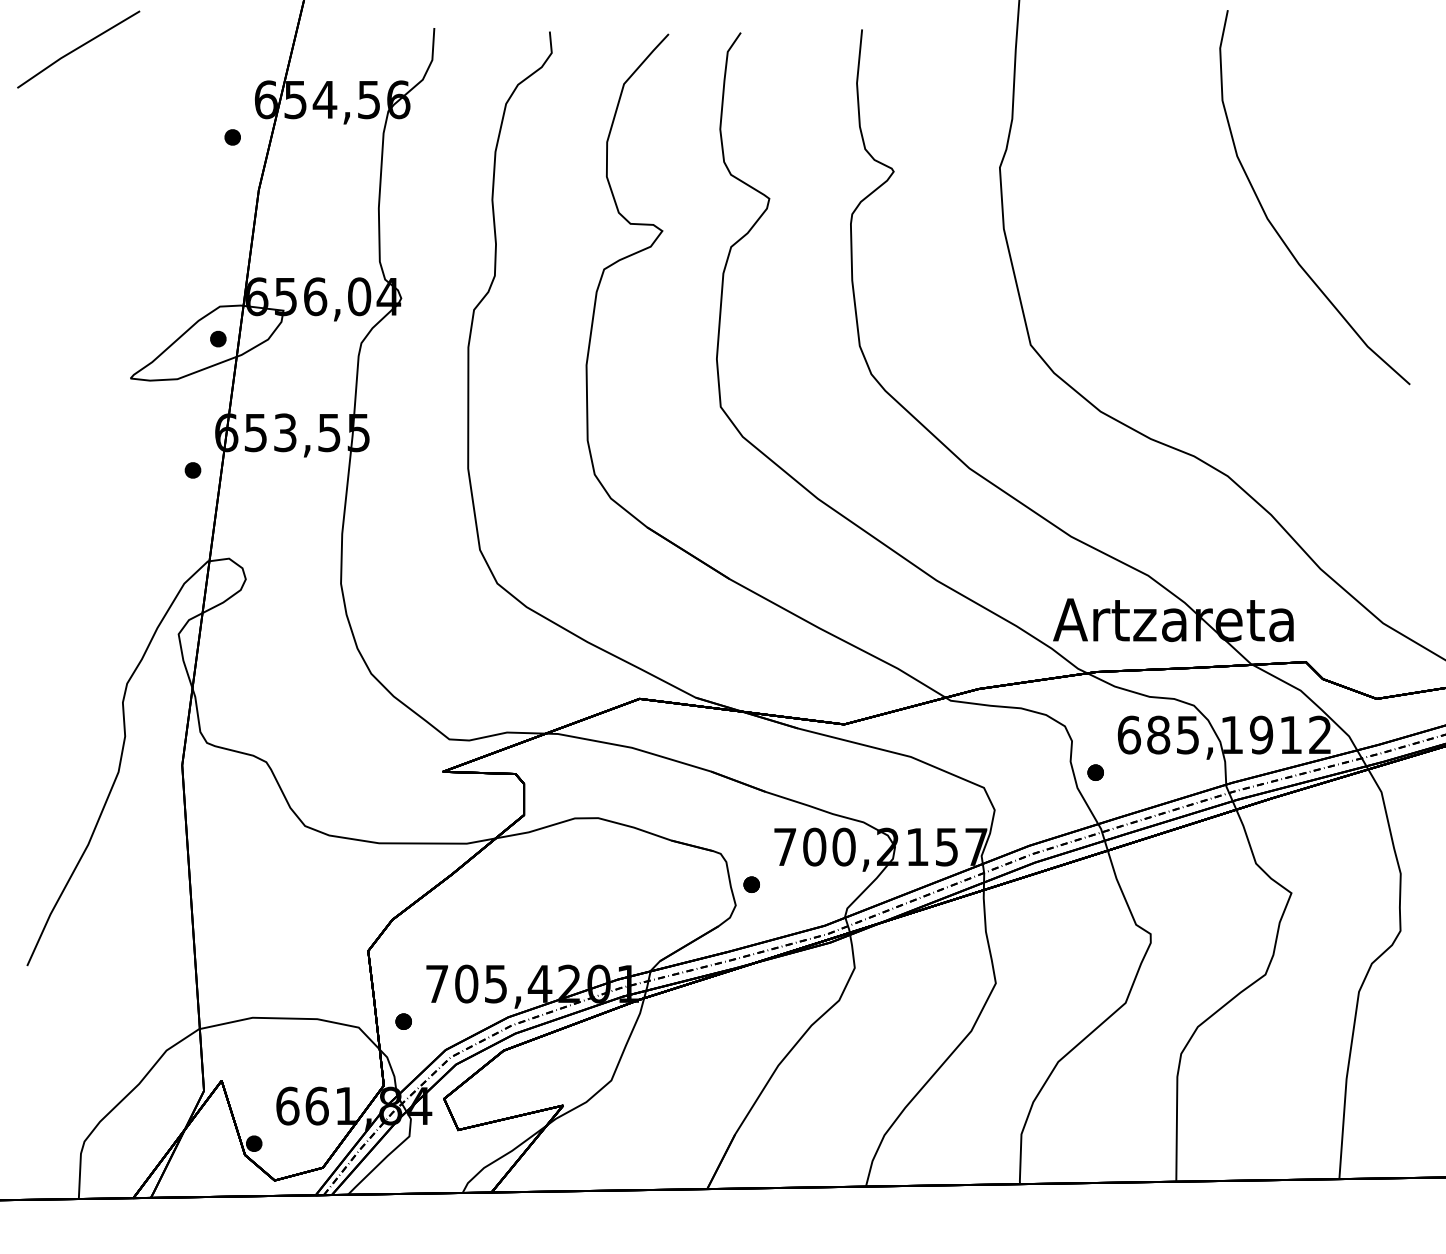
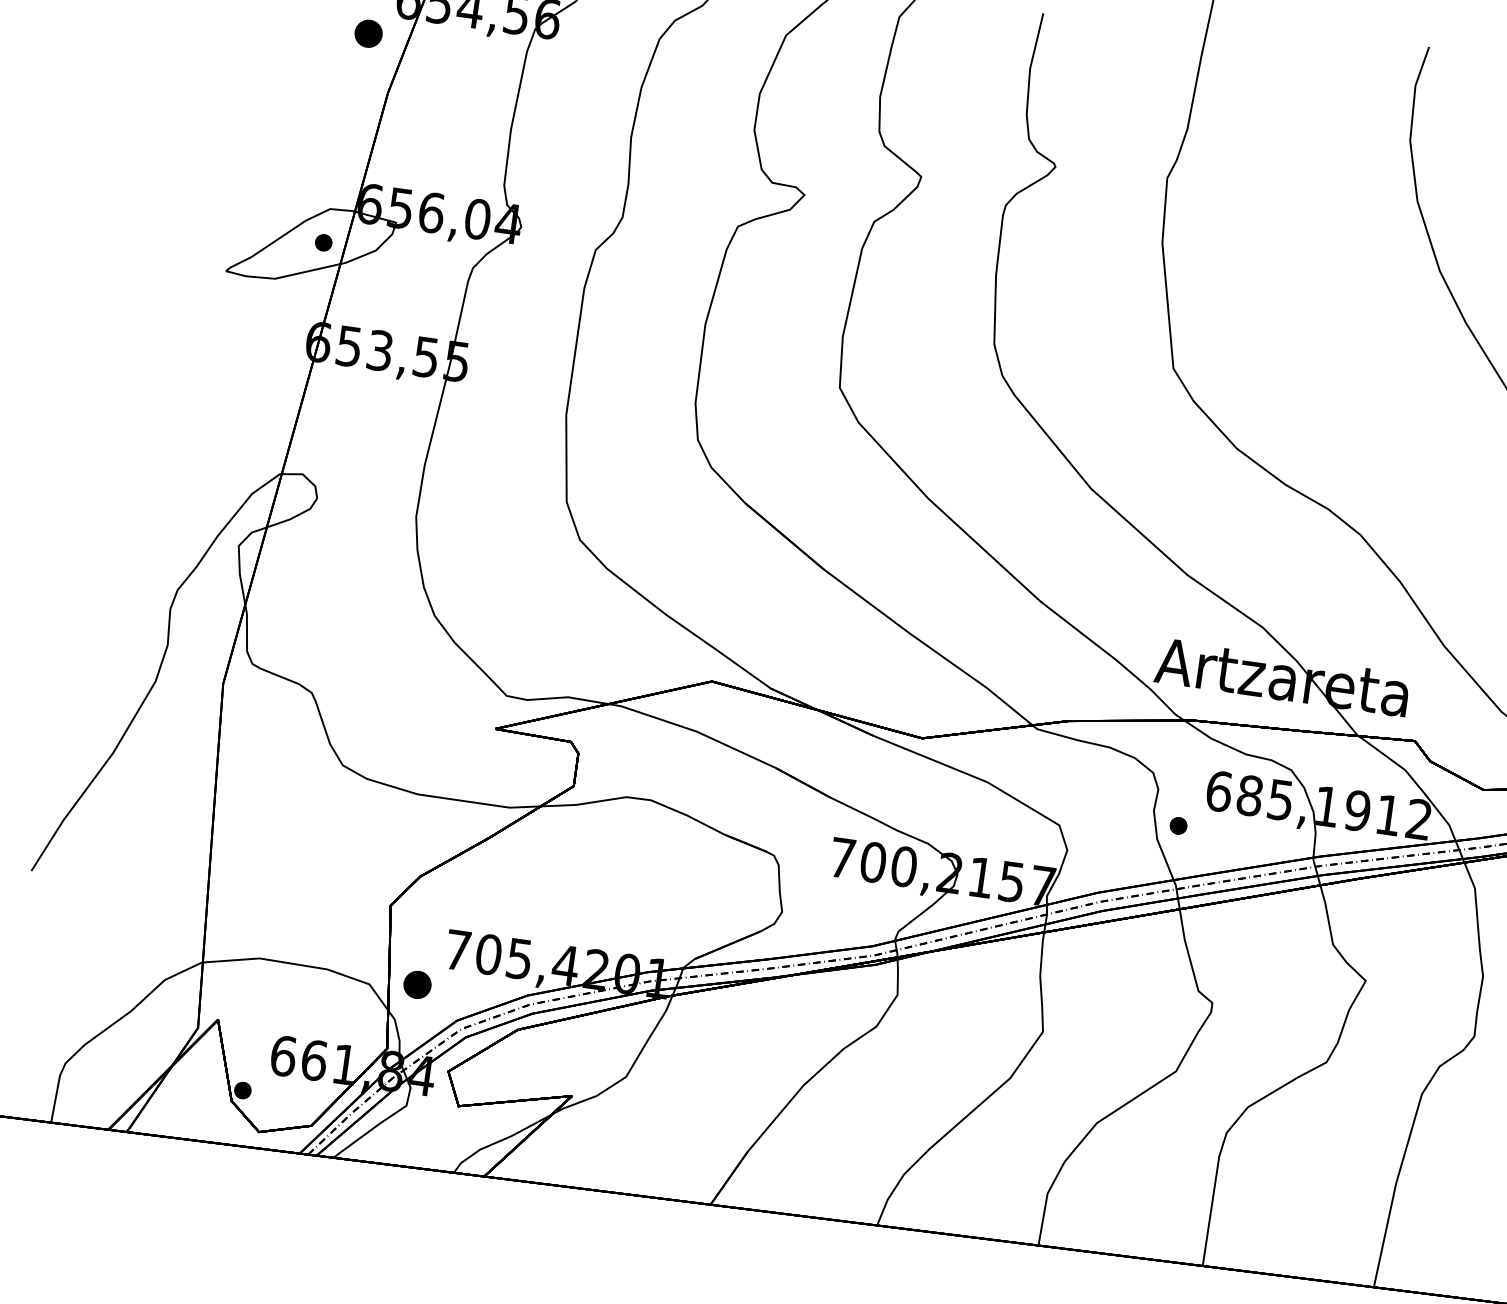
part: (232, 137) -> (368, 33), size x1.6
part: (192, 470) -> (277, 376), removed
part: (751, 884) -> (801, 892), removed
part: (403, 1021) -> (417, 984), size x1.6

